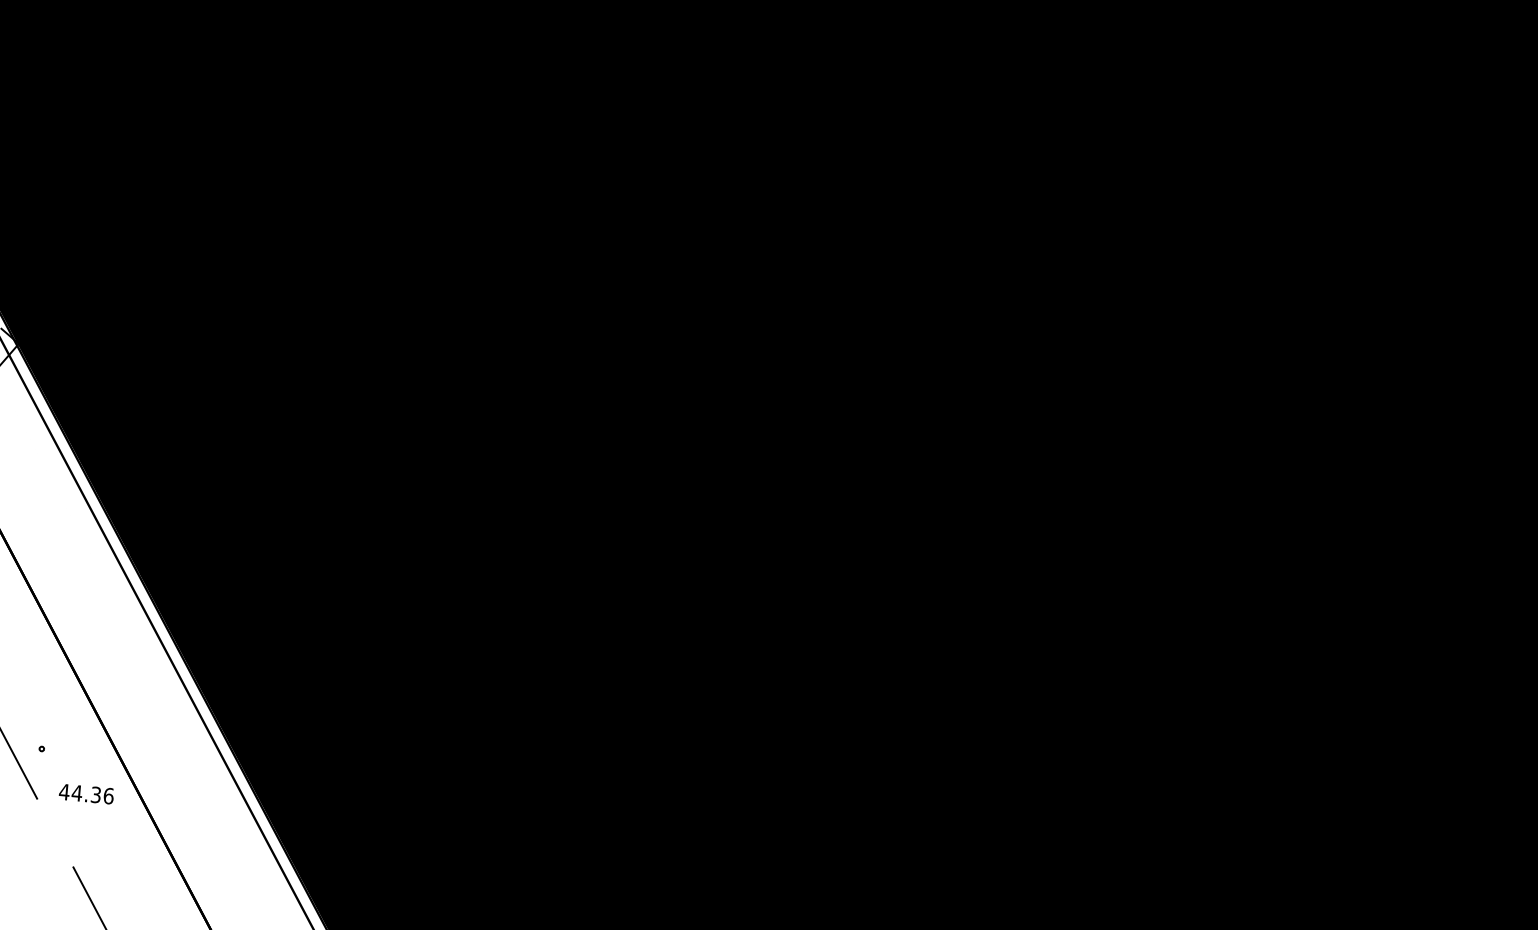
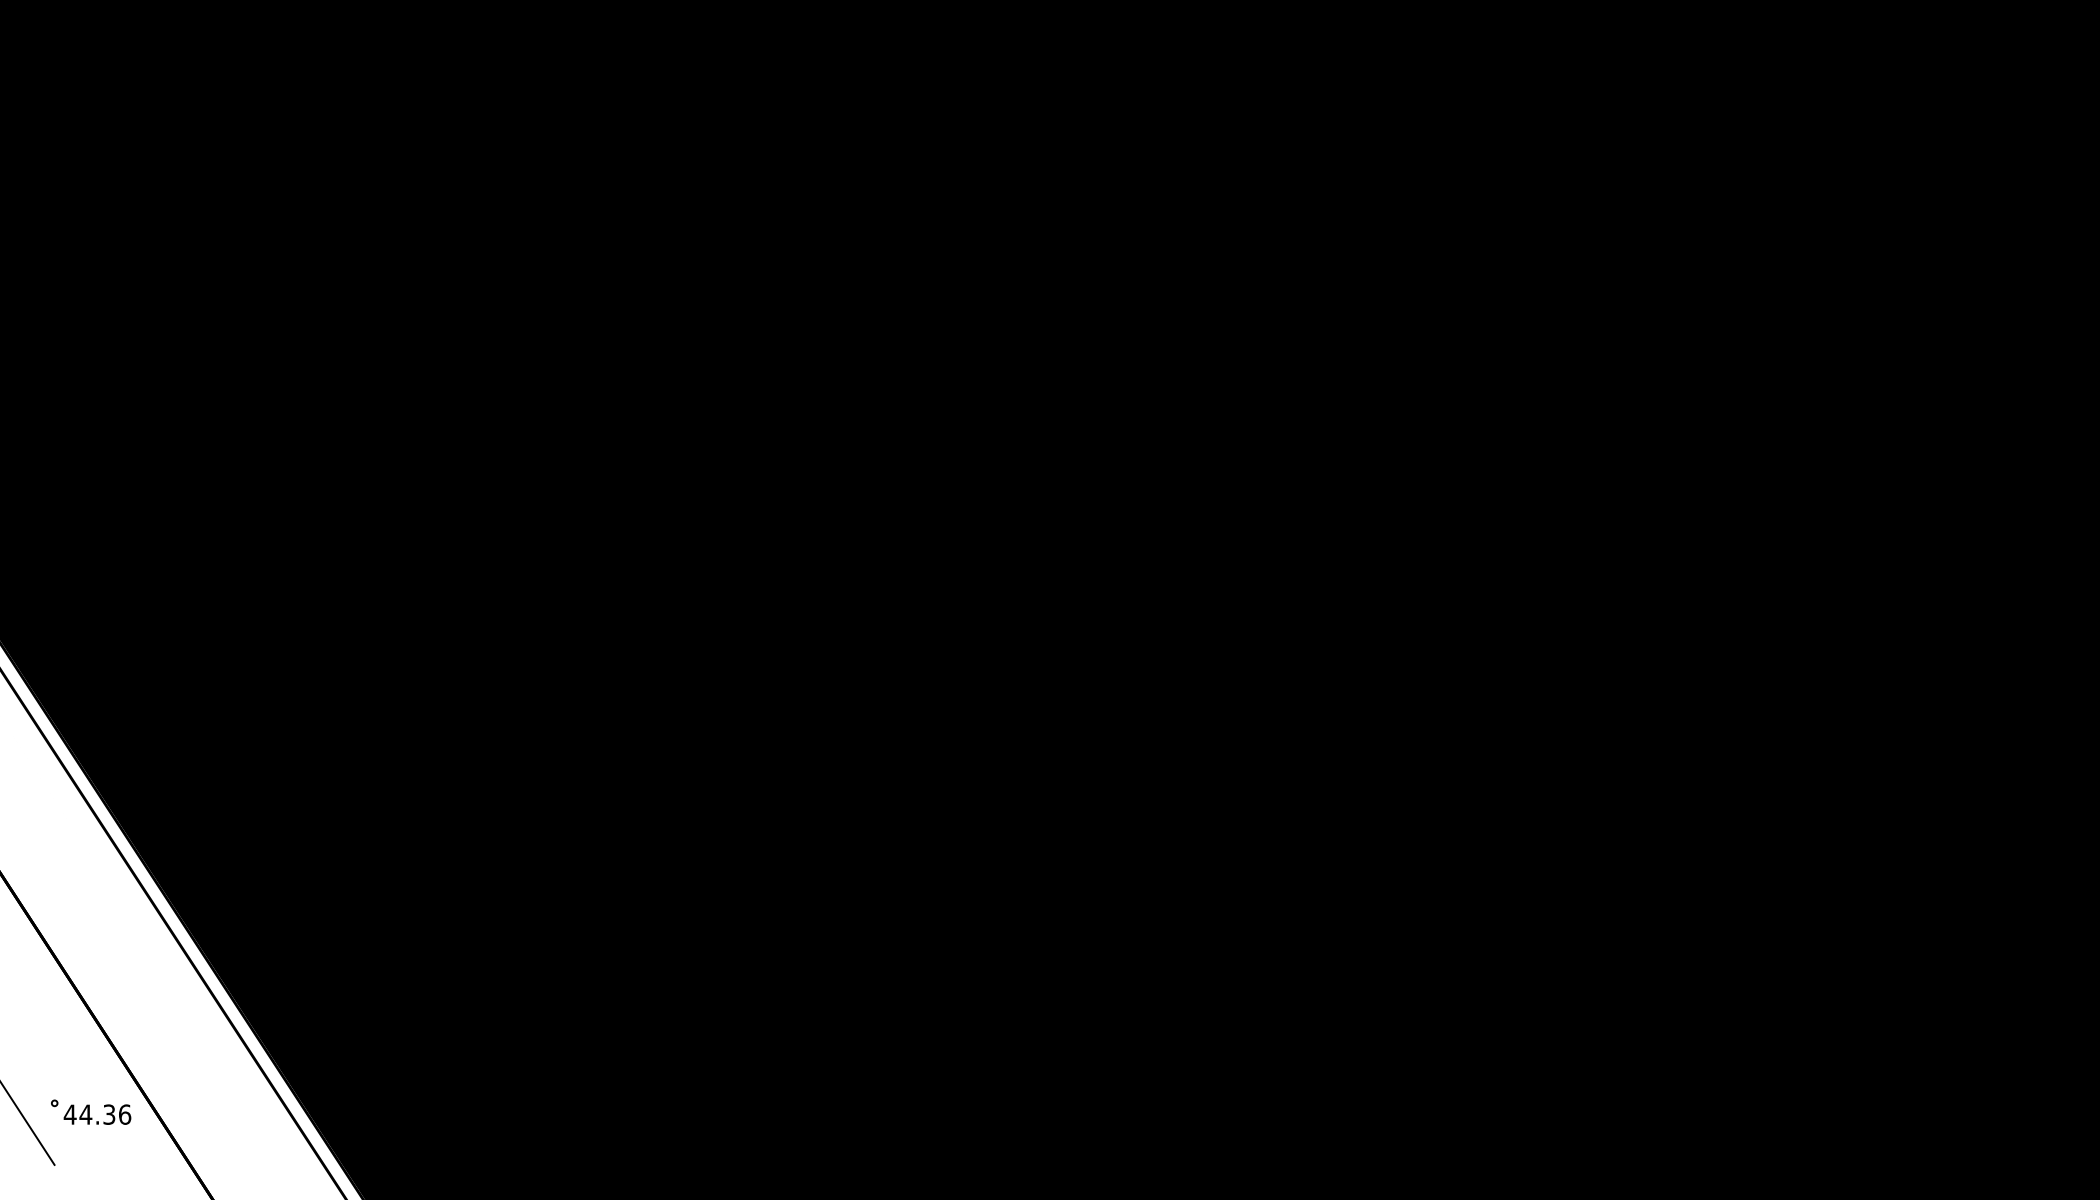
text: (86, 793) -> (97, 1114), moved

